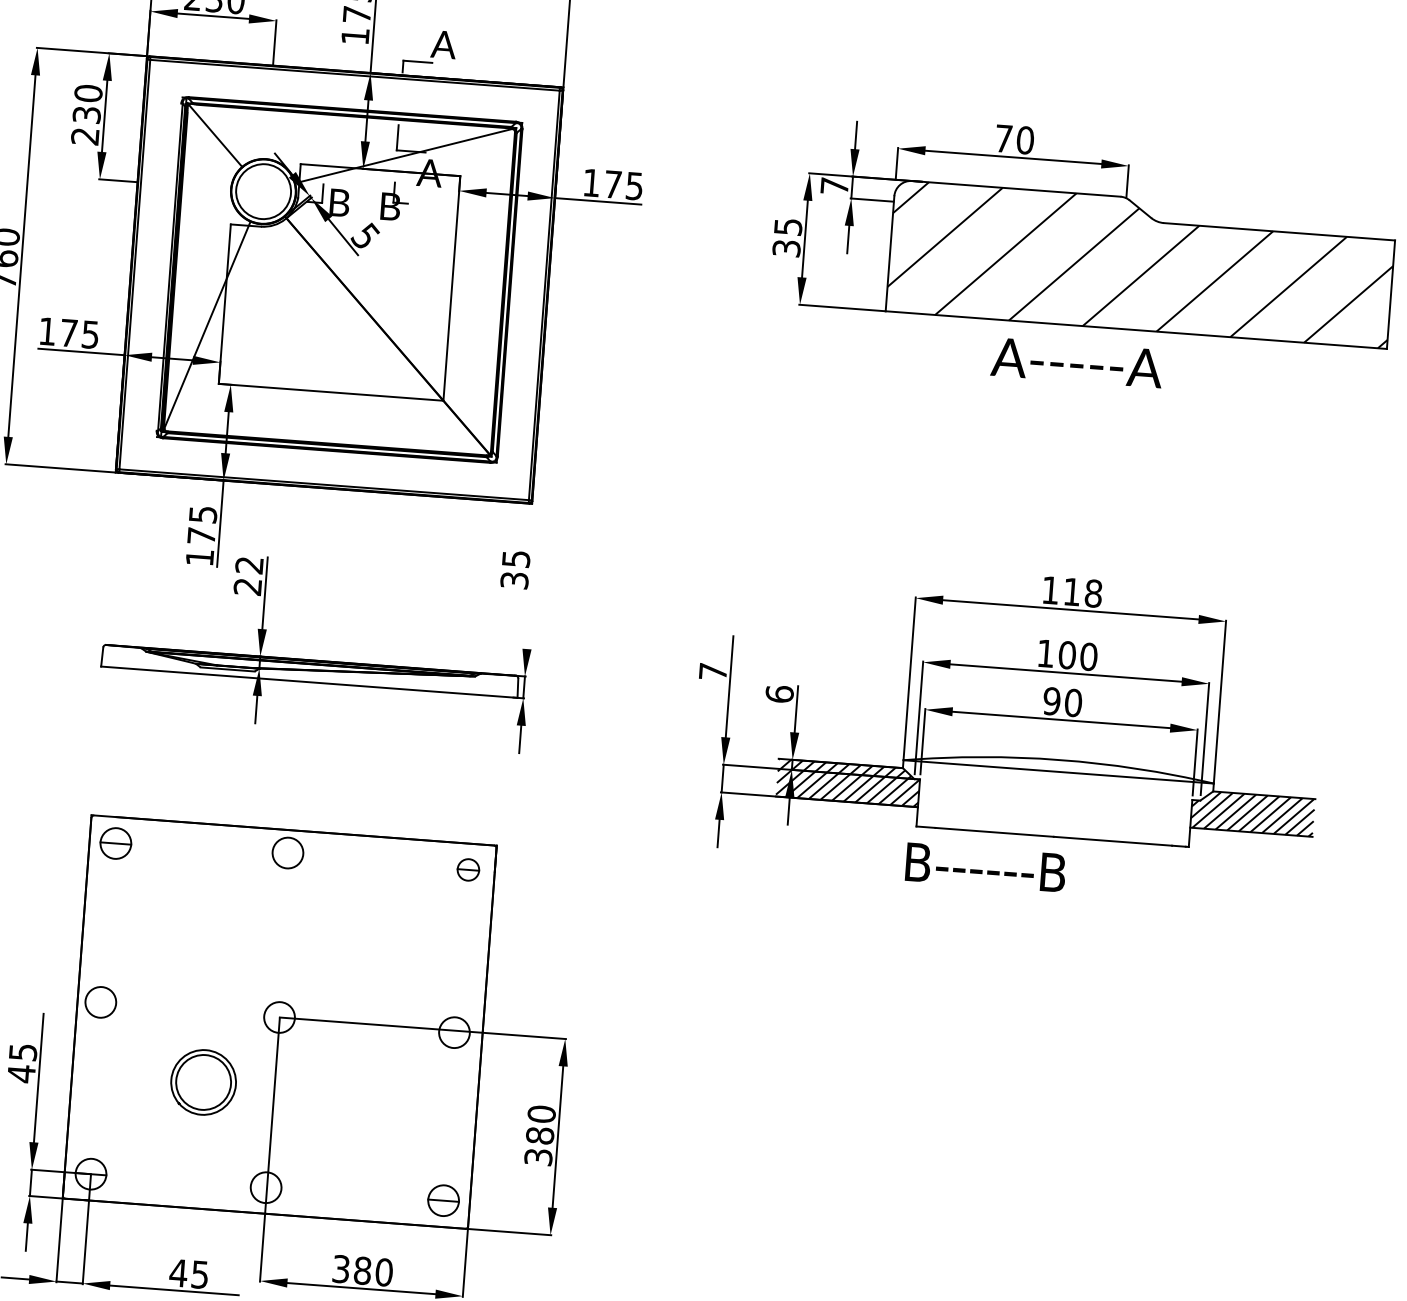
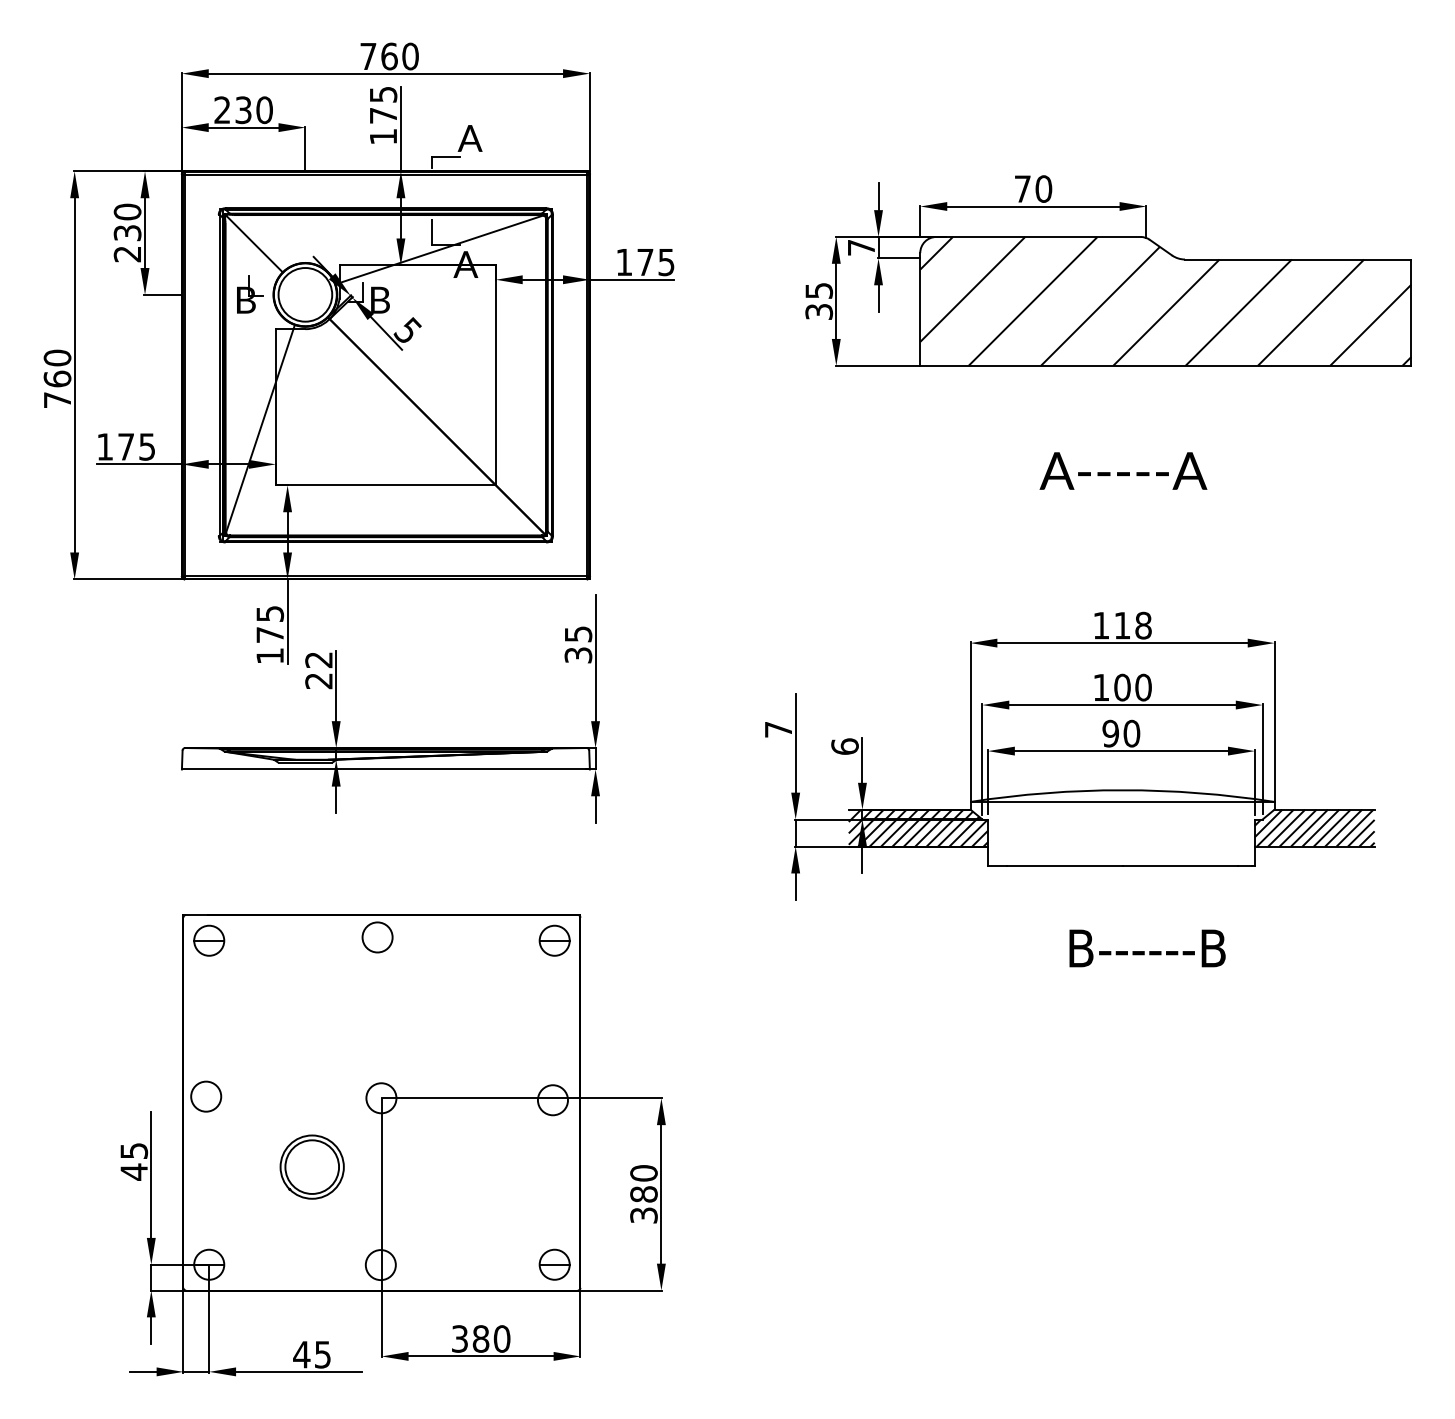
part: (395, 201) -> (250, 294), moved
text: (1077, 362) -> (1123, 470), moved
line: (531, 585) -> (595, 658), added
text: (985, 867) -> (1147, 948), moved
part: (468, 869) -> (554, 940), size x1.43

